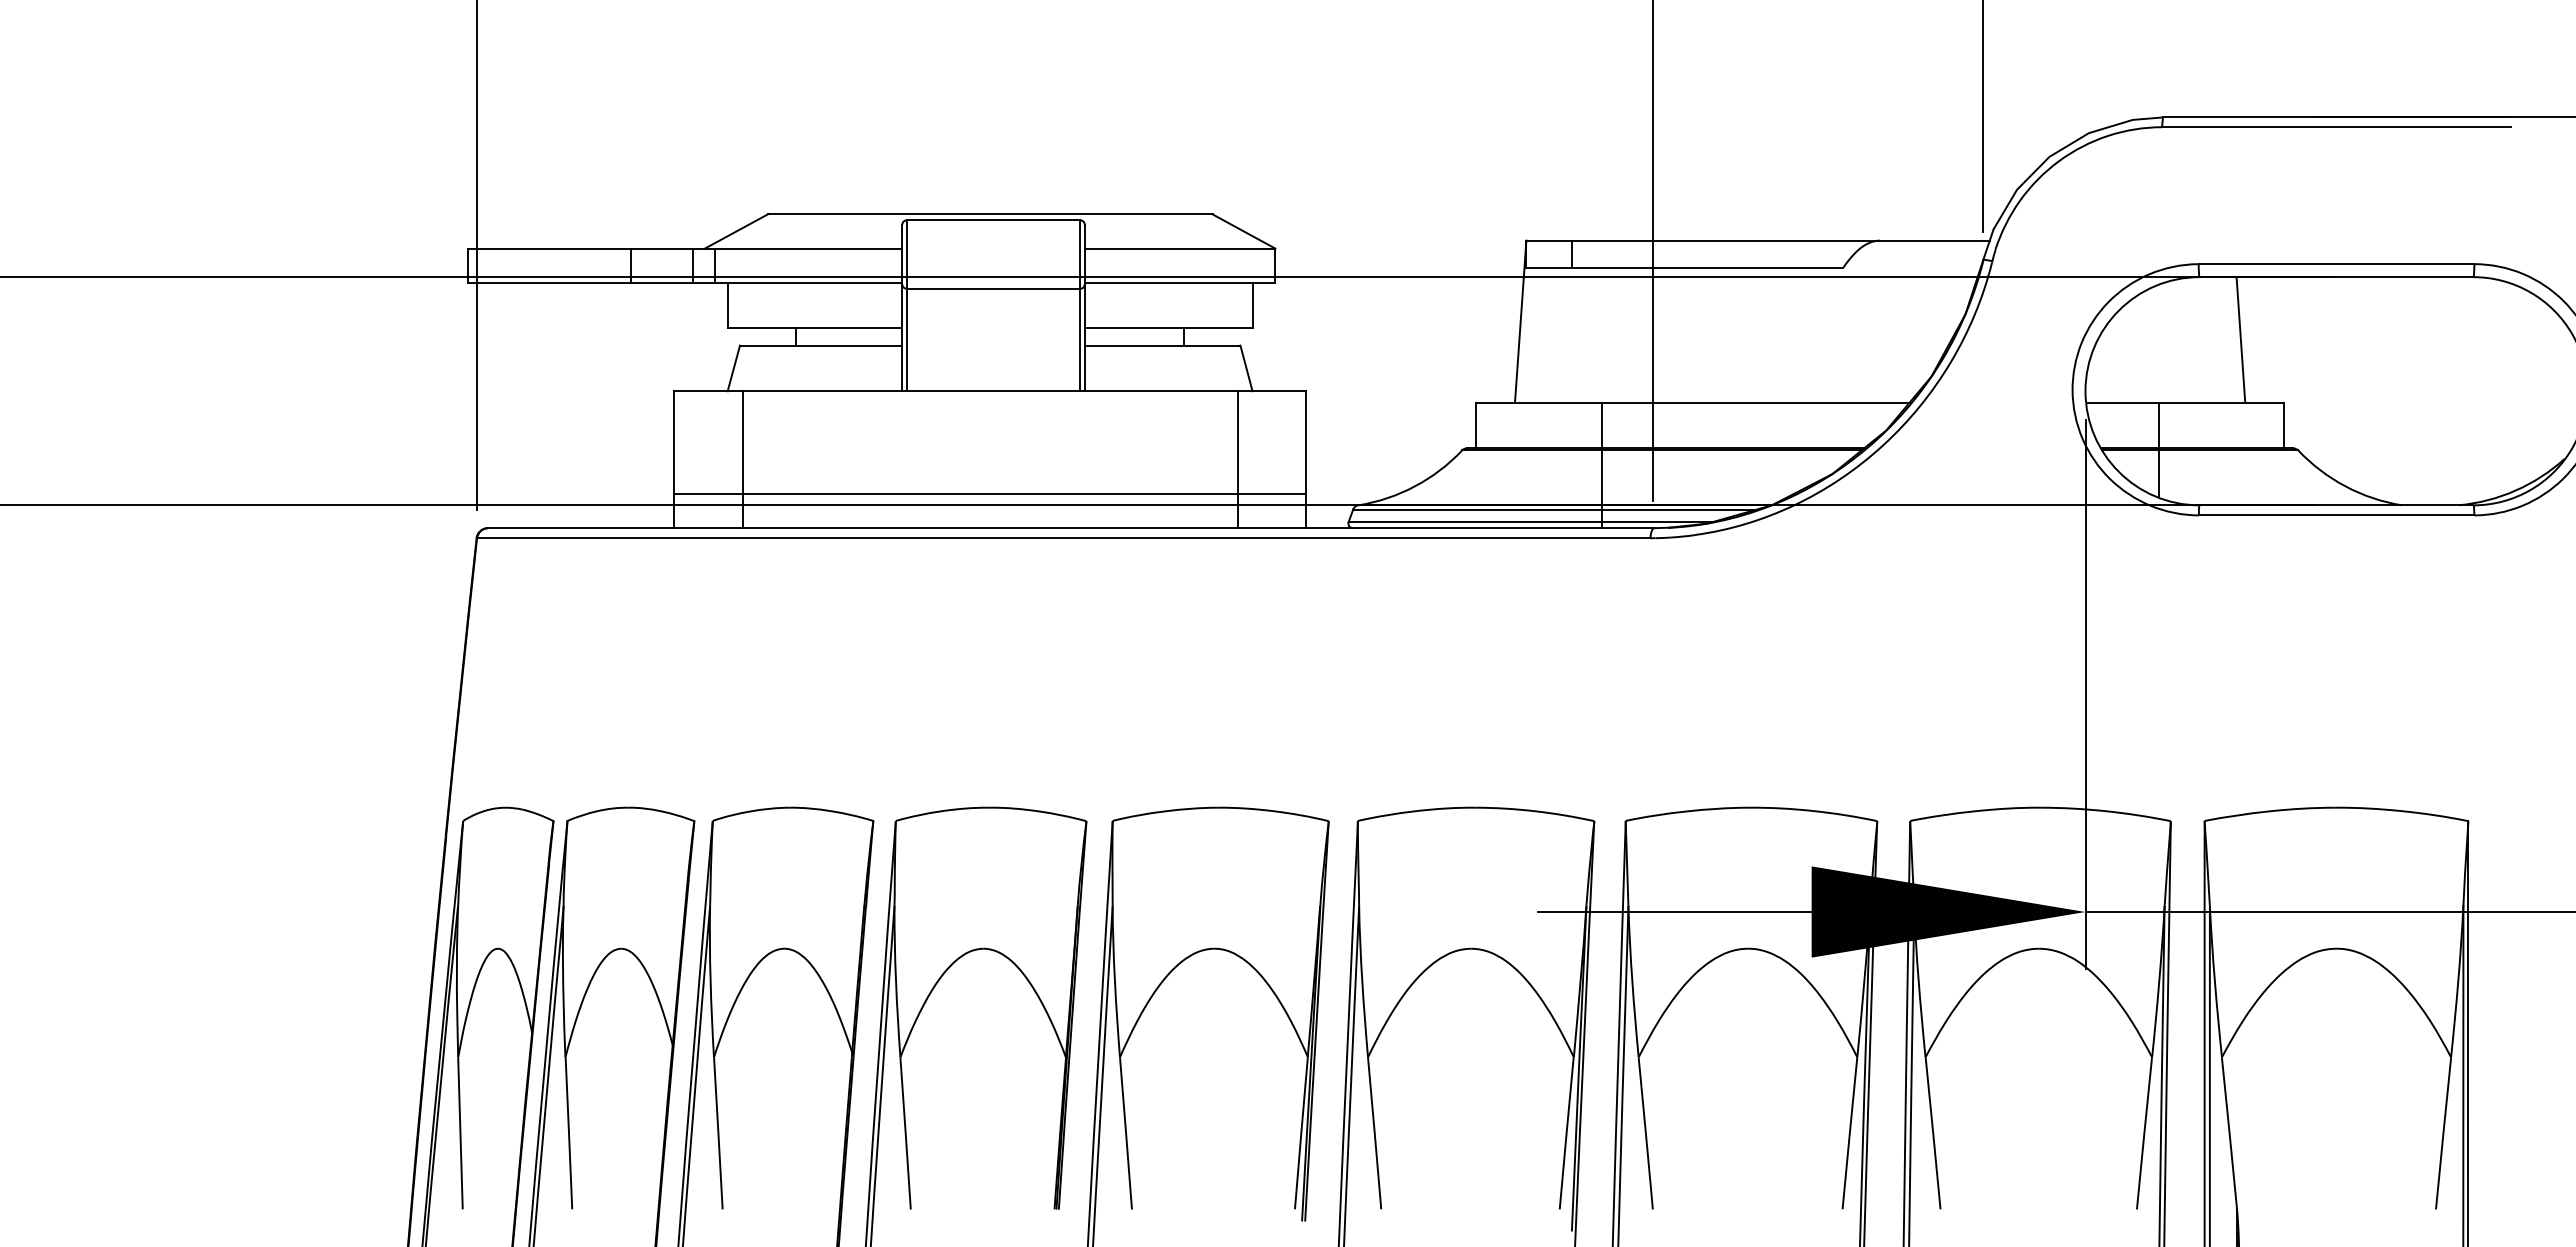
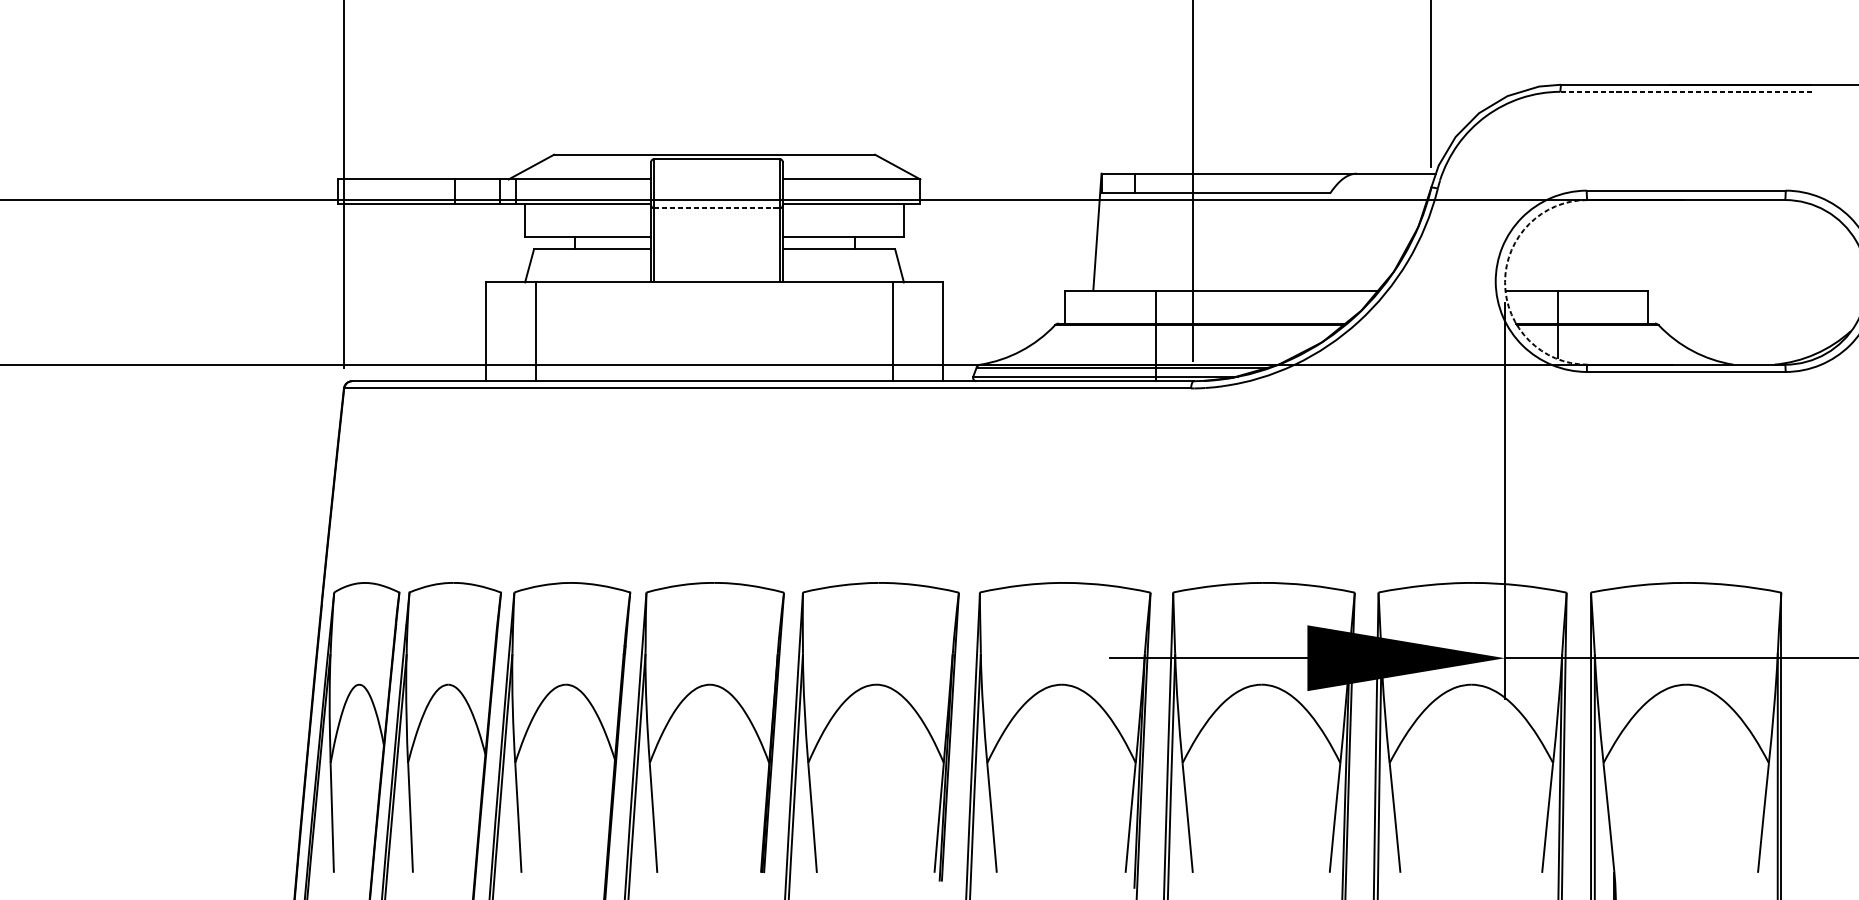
line: (2336, 127) -> (1686, 92), solid -> dashed
line: (993, 288) -> (716, 208), solid -> dashed
line: (2240, 339) -> (1616, 245), removed
arc: (2085, 391) -> (1505, 282), solid -> dashed
line: (990, 493) -> (714, 356), removed

